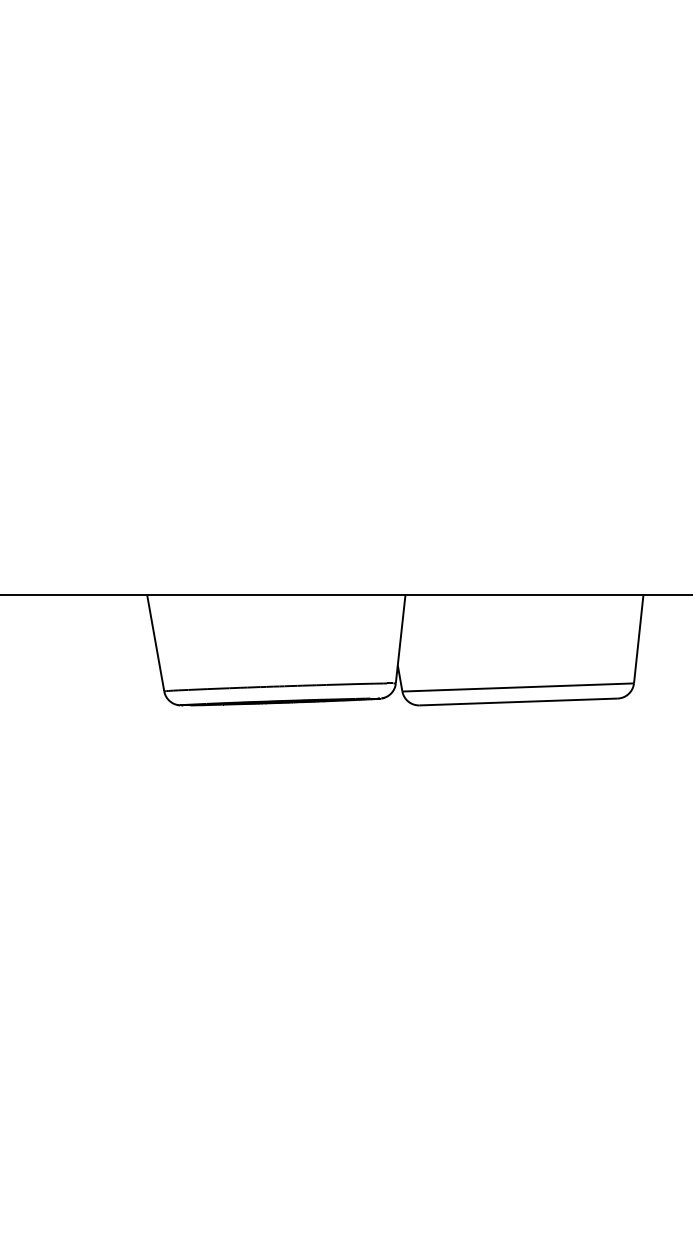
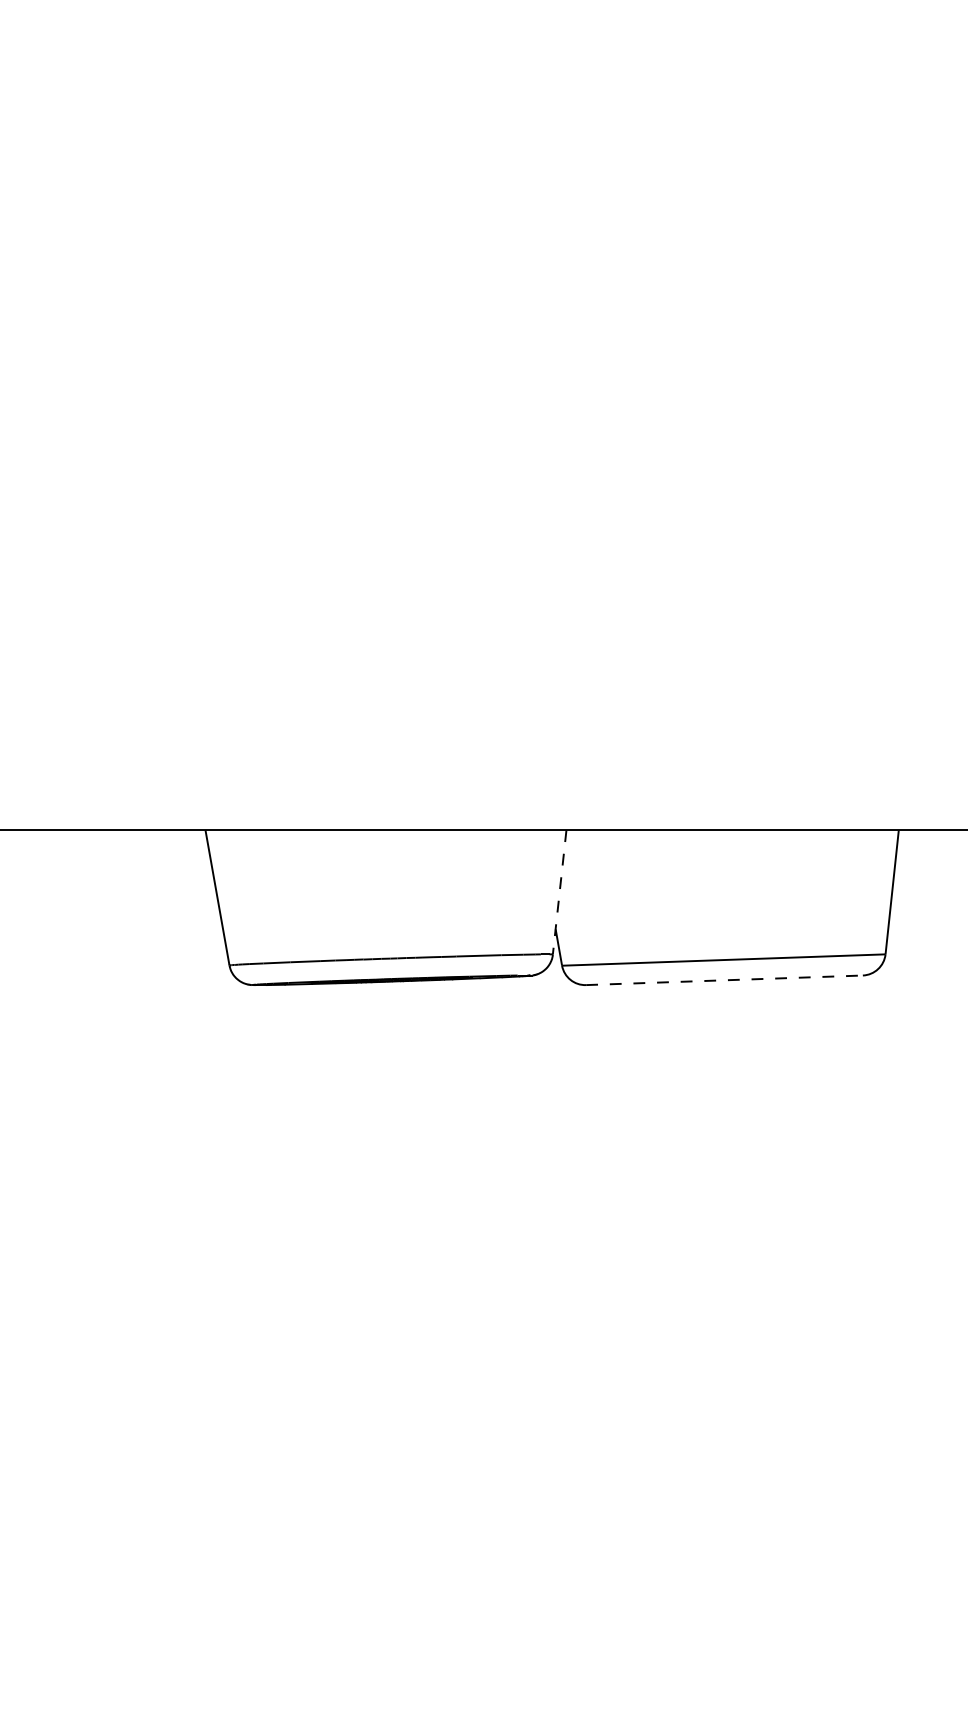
line: (400, 639) -> (559, 892), solid -> dashed
line: (519, 702) -> (725, 980), solid -> dashed

